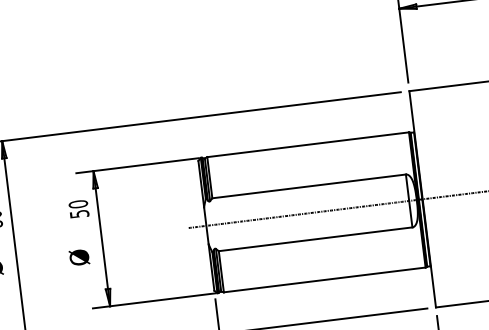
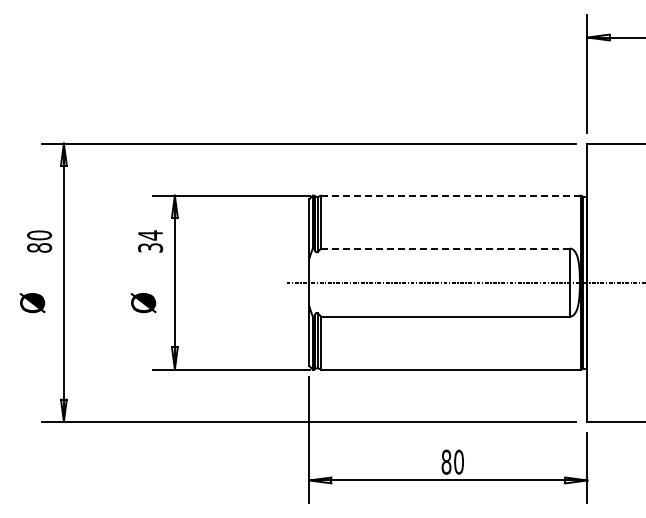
line: (307, 144) -> (450, 195), solid -> dashed
line: (309, 186) -> (445, 248), solid -> dashed
text: (78, 209) -> (150, 241), 50 -> 34

